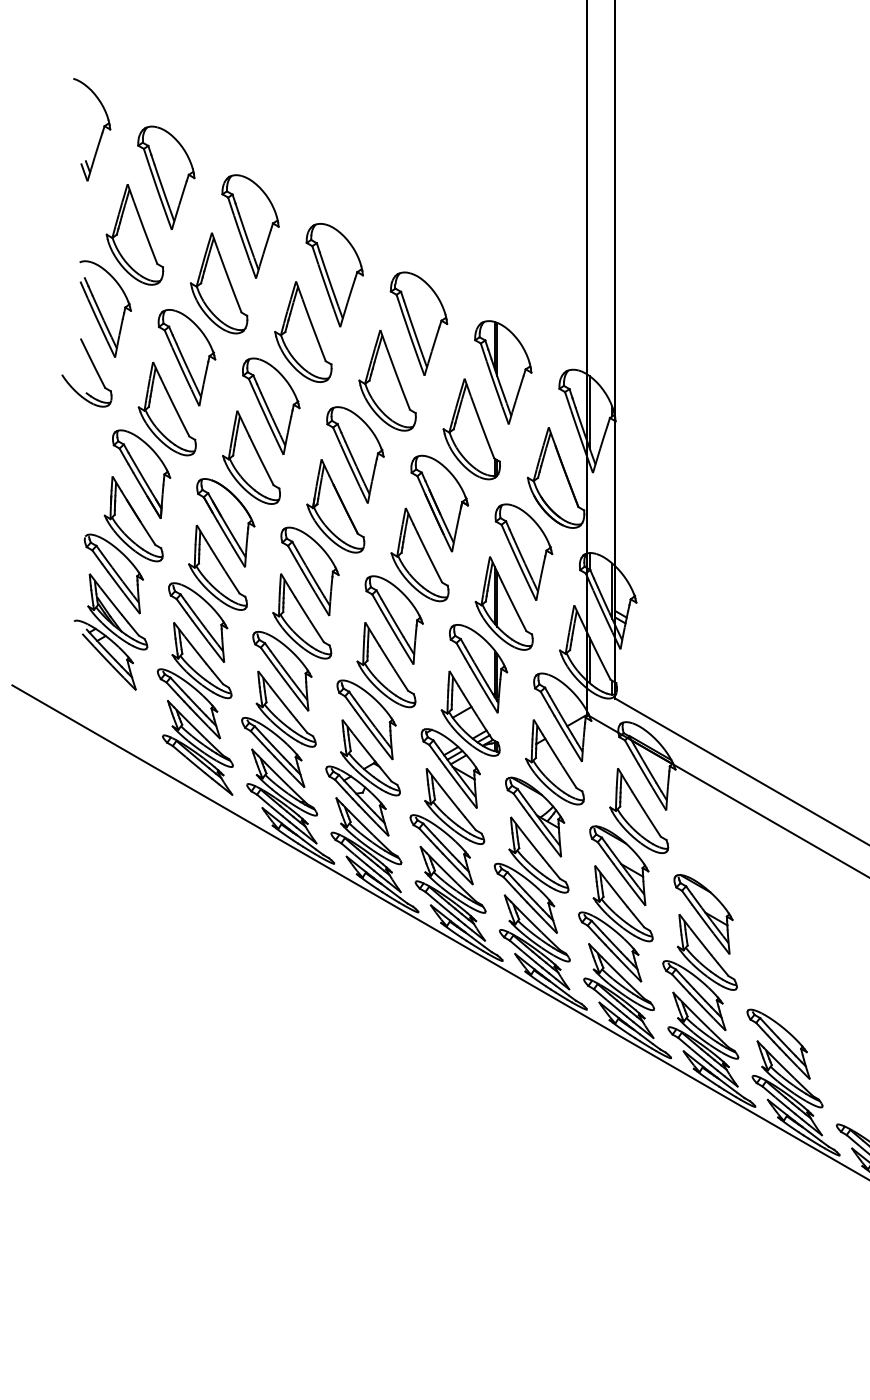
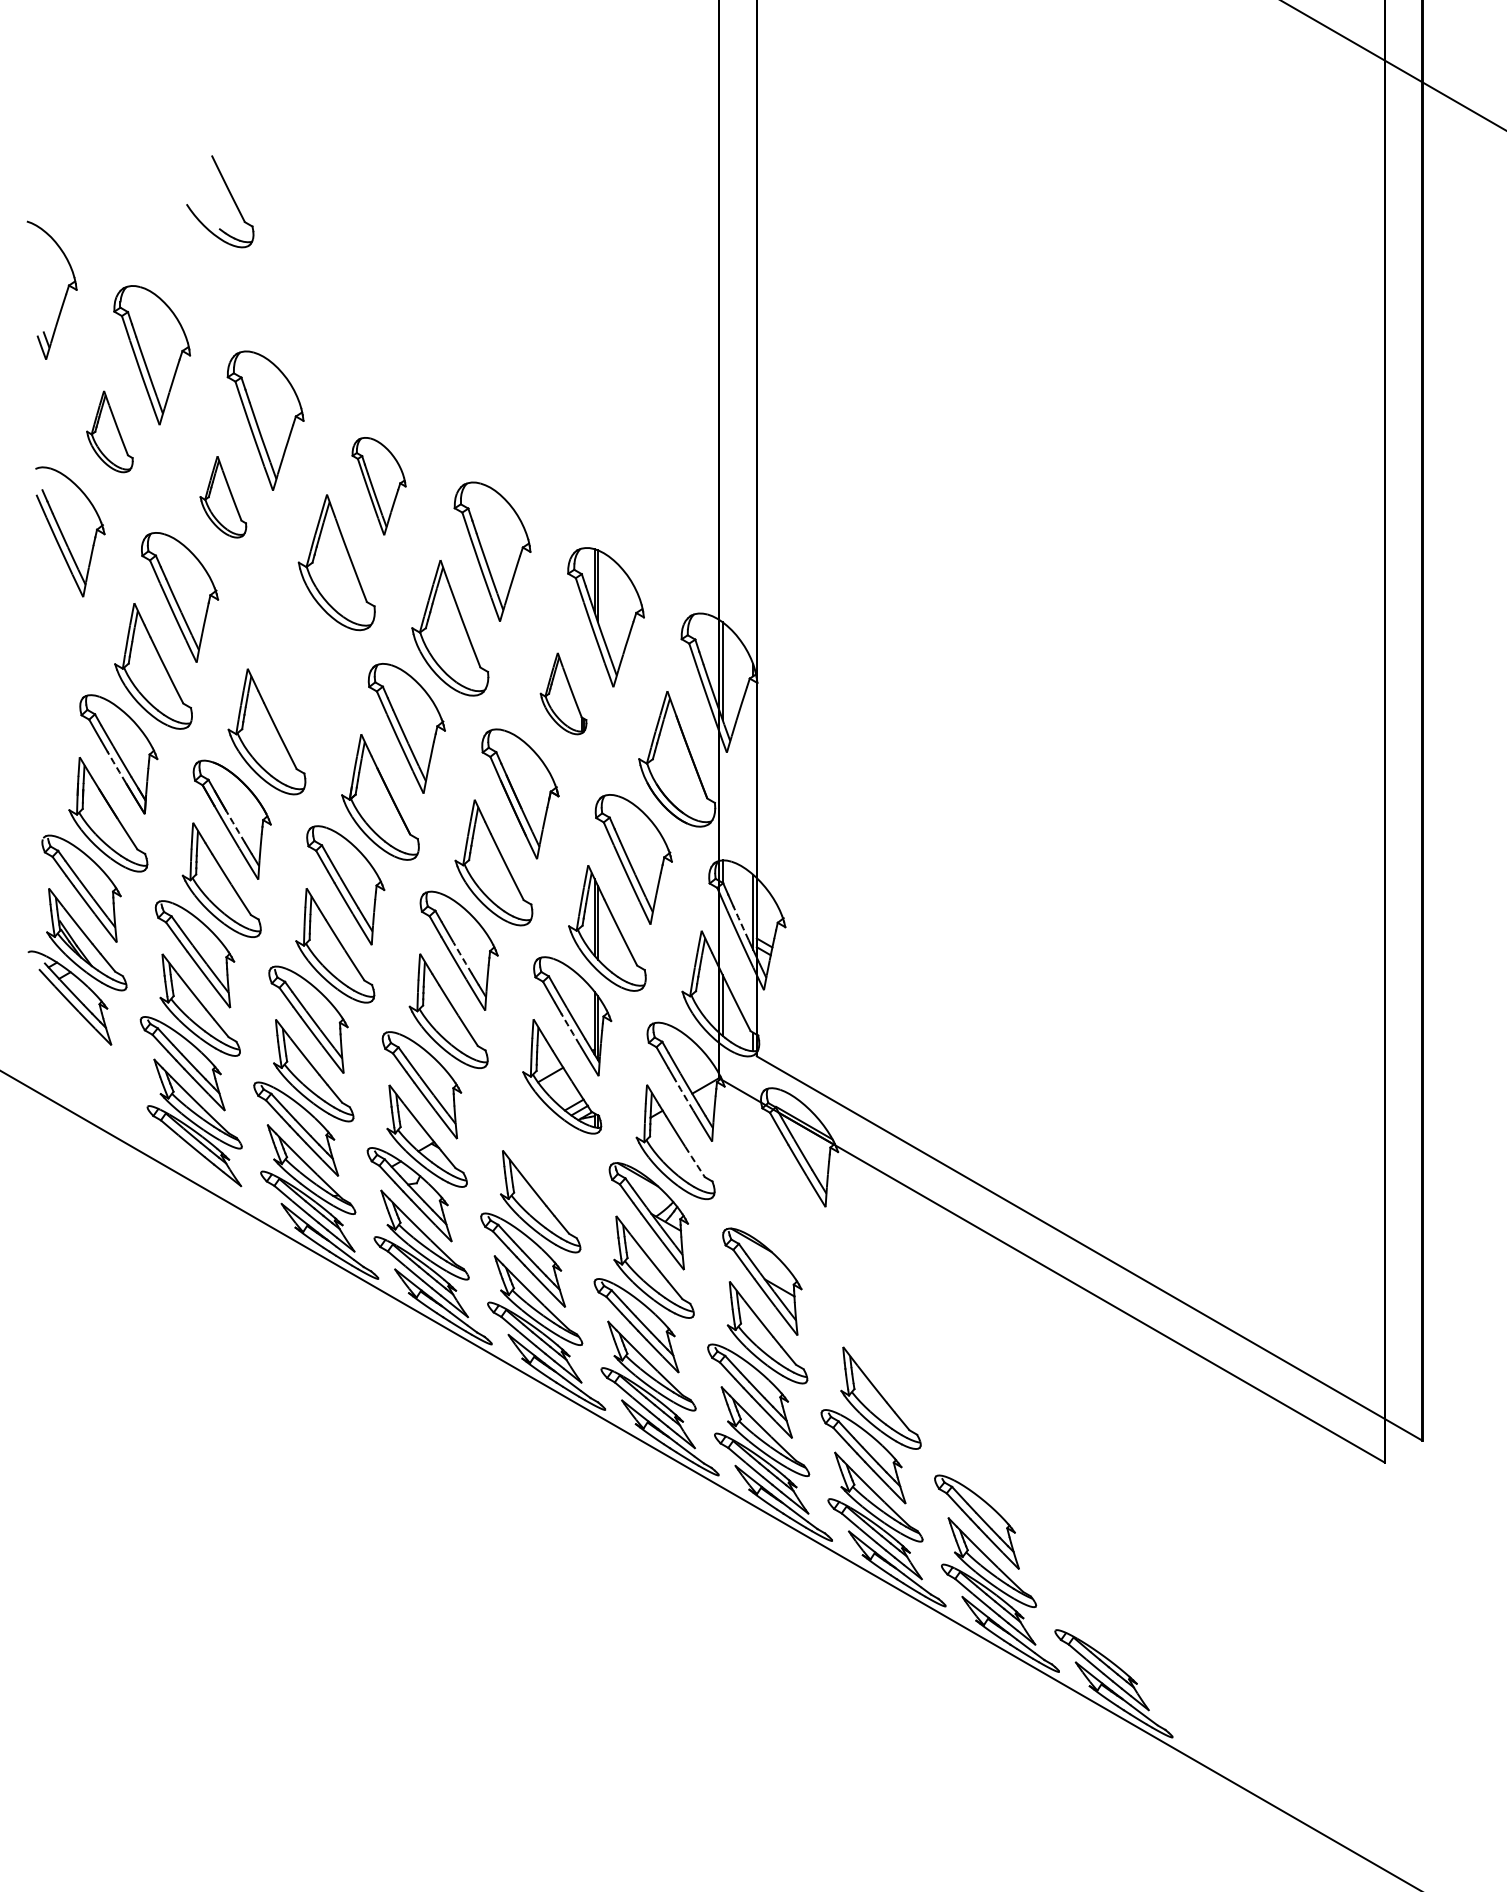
part: (134, 234) -> (109, 431), size x0.6
part: (334, 275) -> (378, 486), size x0.7
part: (219, 282) -> (223, 496), size x0.6
part: (94, 368) -> (230, 196), moved
part: (271, 406) -> (293, 662), removed
part: (471, 429) -> (563, 693), size x0.6
line: (139, 483) -> (116, 766), solid -> dashed
line: (228, 527) -> (235, 826), solid -> dashed
line: (603, 599) -> (740, 922), solid -> dashed
line: (396, 625) -> (462, 957), solid -> dashed
line: (476, 677) -> (570, 1028), solid -> dashed
line: (560, 726) -> (683, 1094), solid -> dashed
part: (450, 768) -> (535, 1150), removed
line: (569, 777) -> (695, 1162), solid -> dashed
part: (639, 810) -> (789, 1207), removed
part: (703, 914) -> (875, 1347), removed

